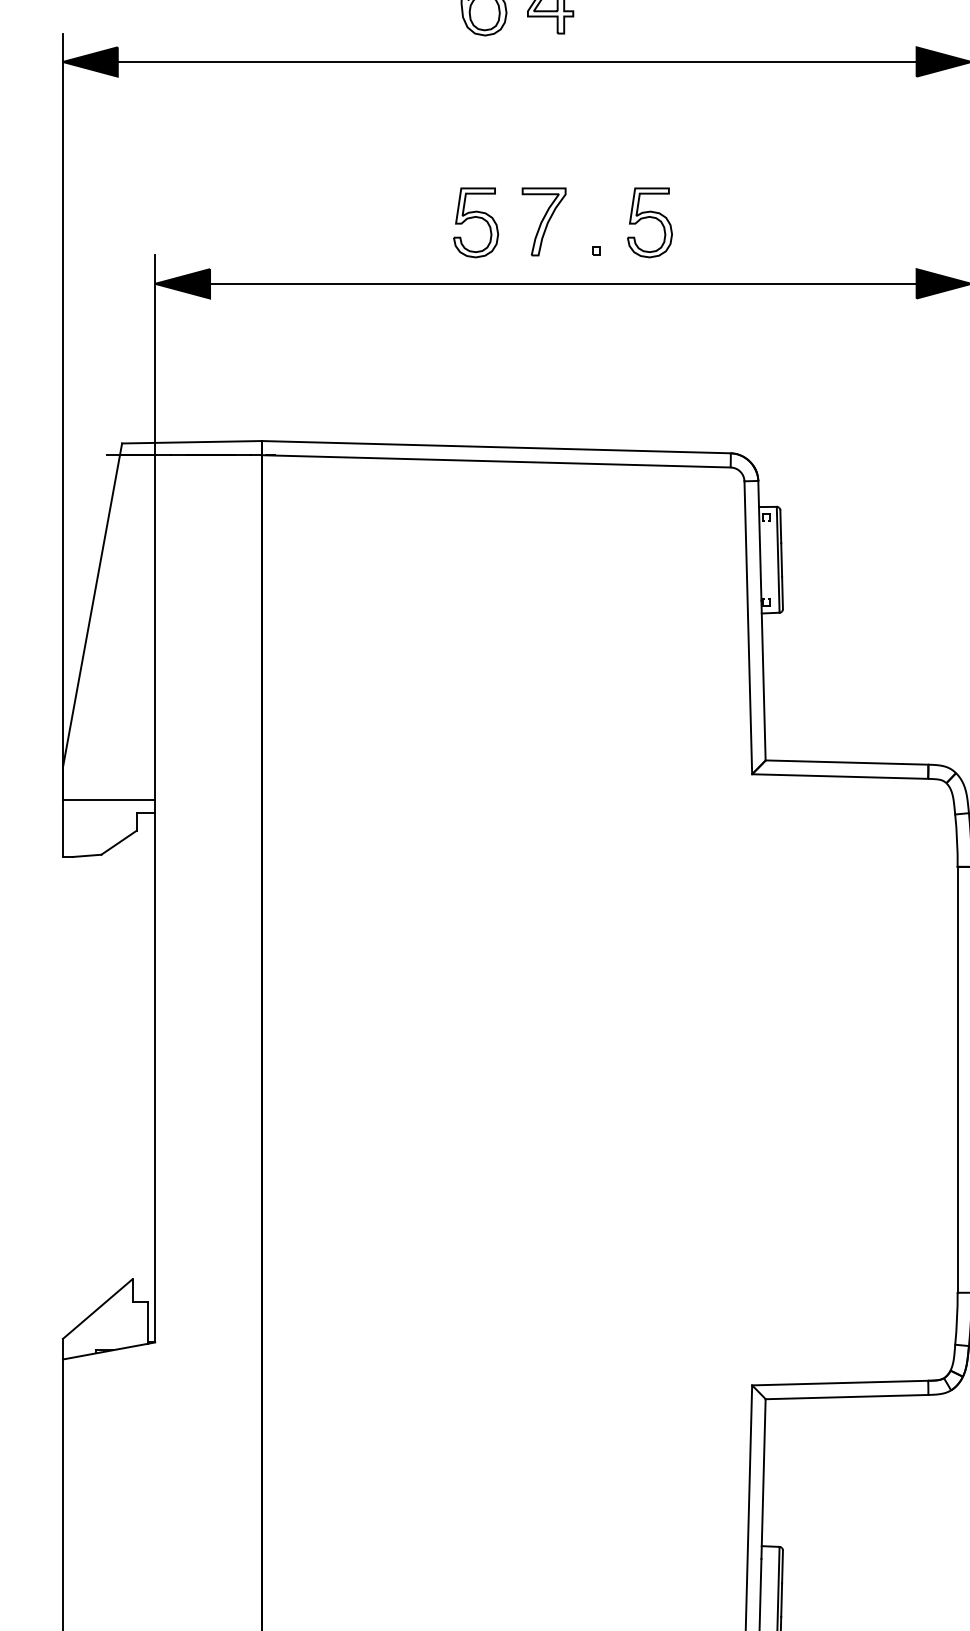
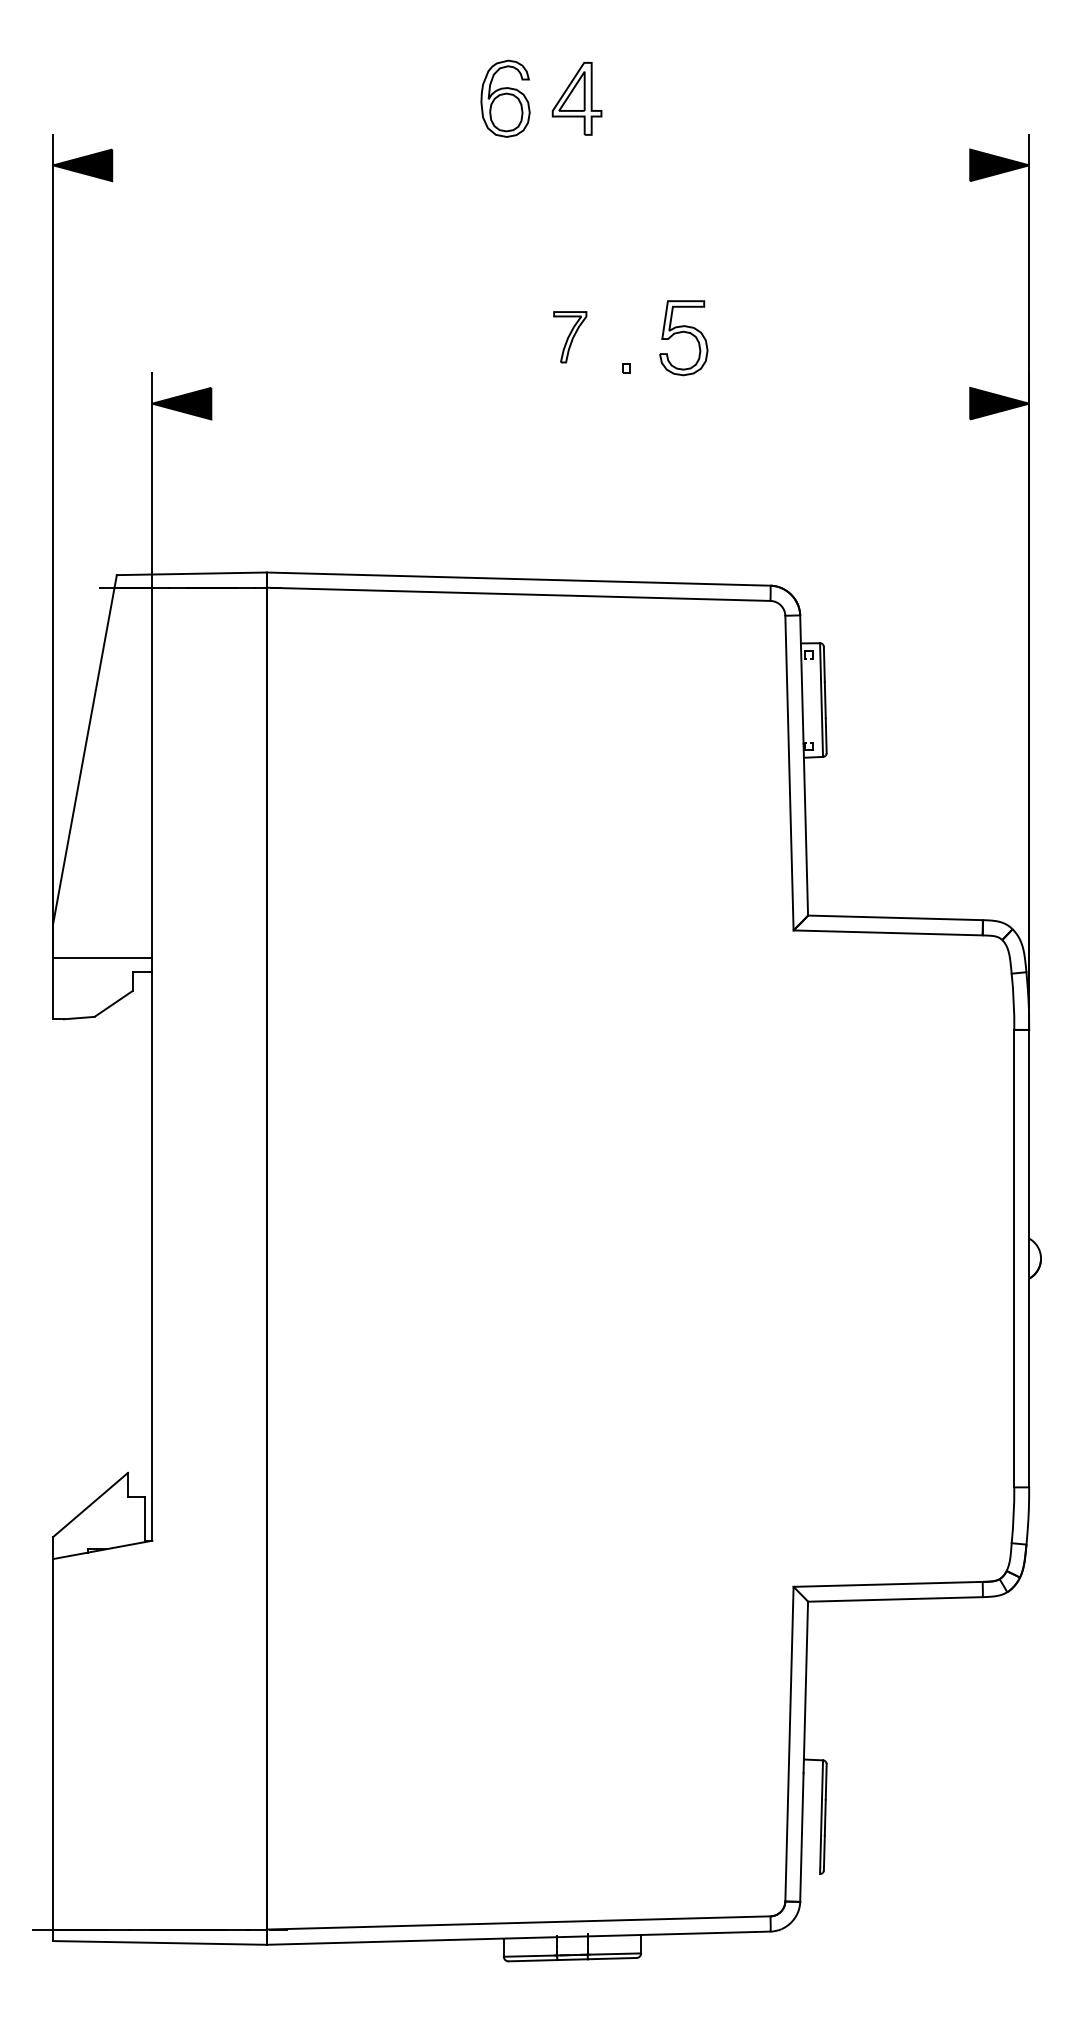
line: (517, 62) -> (541, 165), removed
part: (544, 222) -> (570, 337), size x0.7
part: (475, 223) -> (496, 338), removed
line: (563, 283) -> (590, 403), removed

